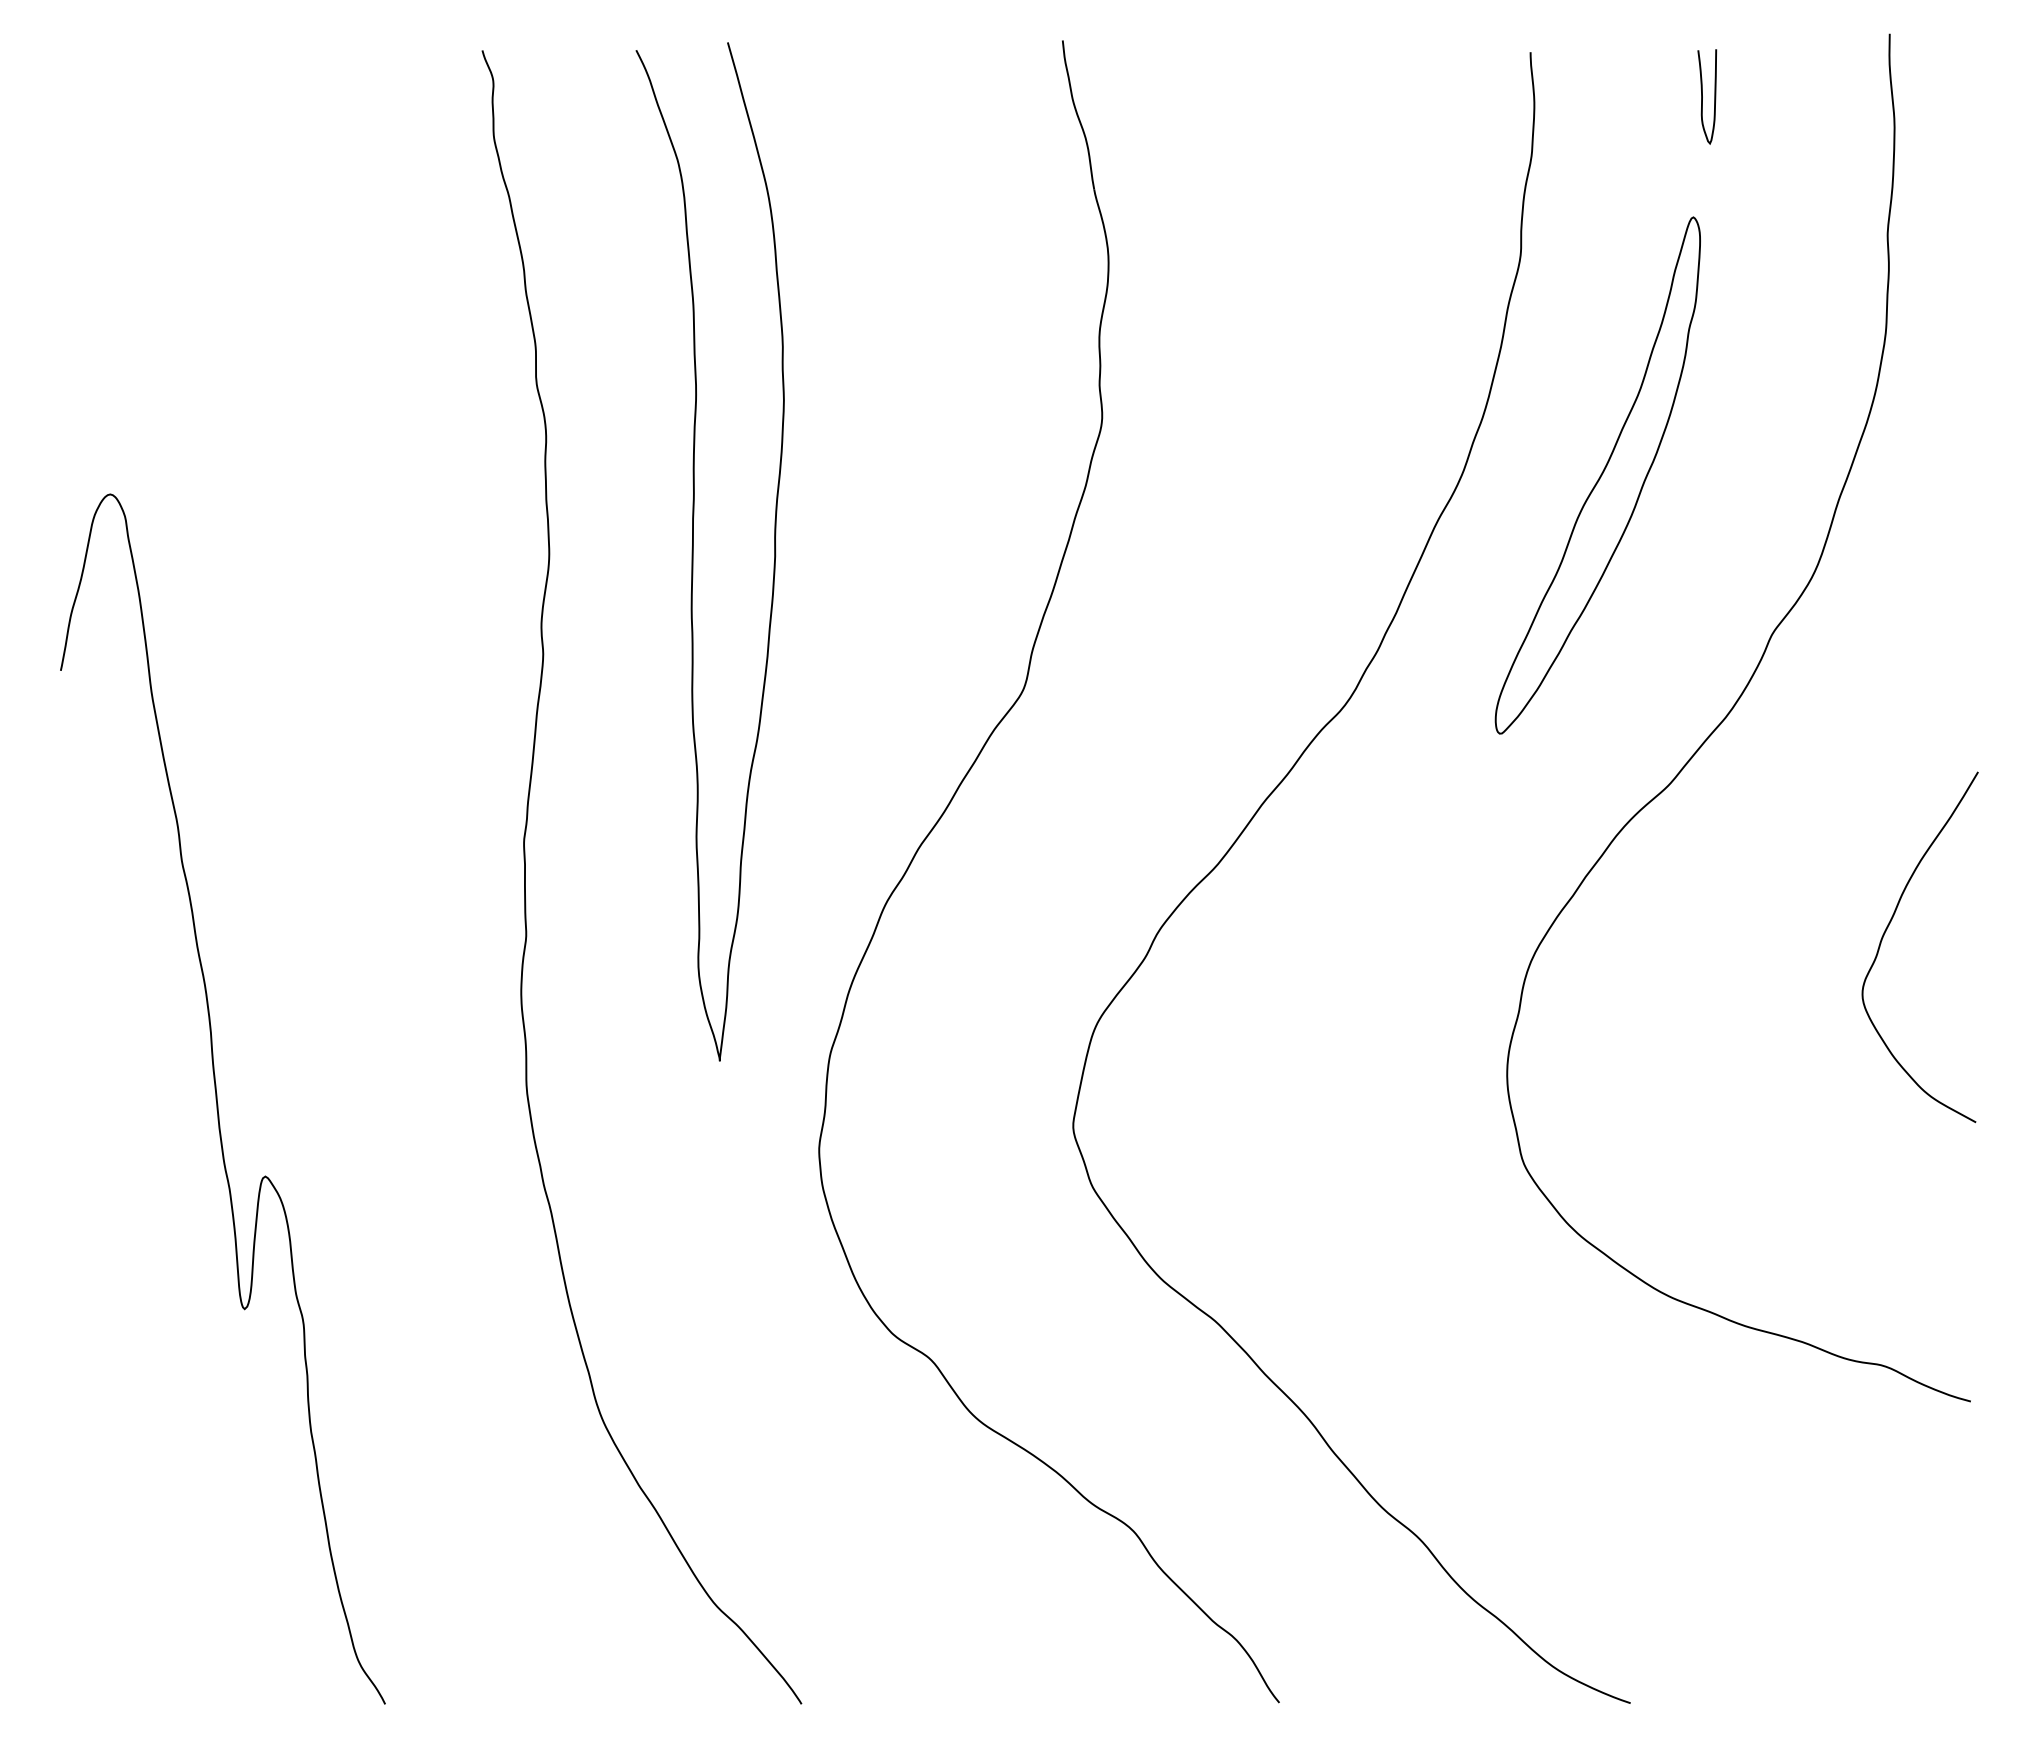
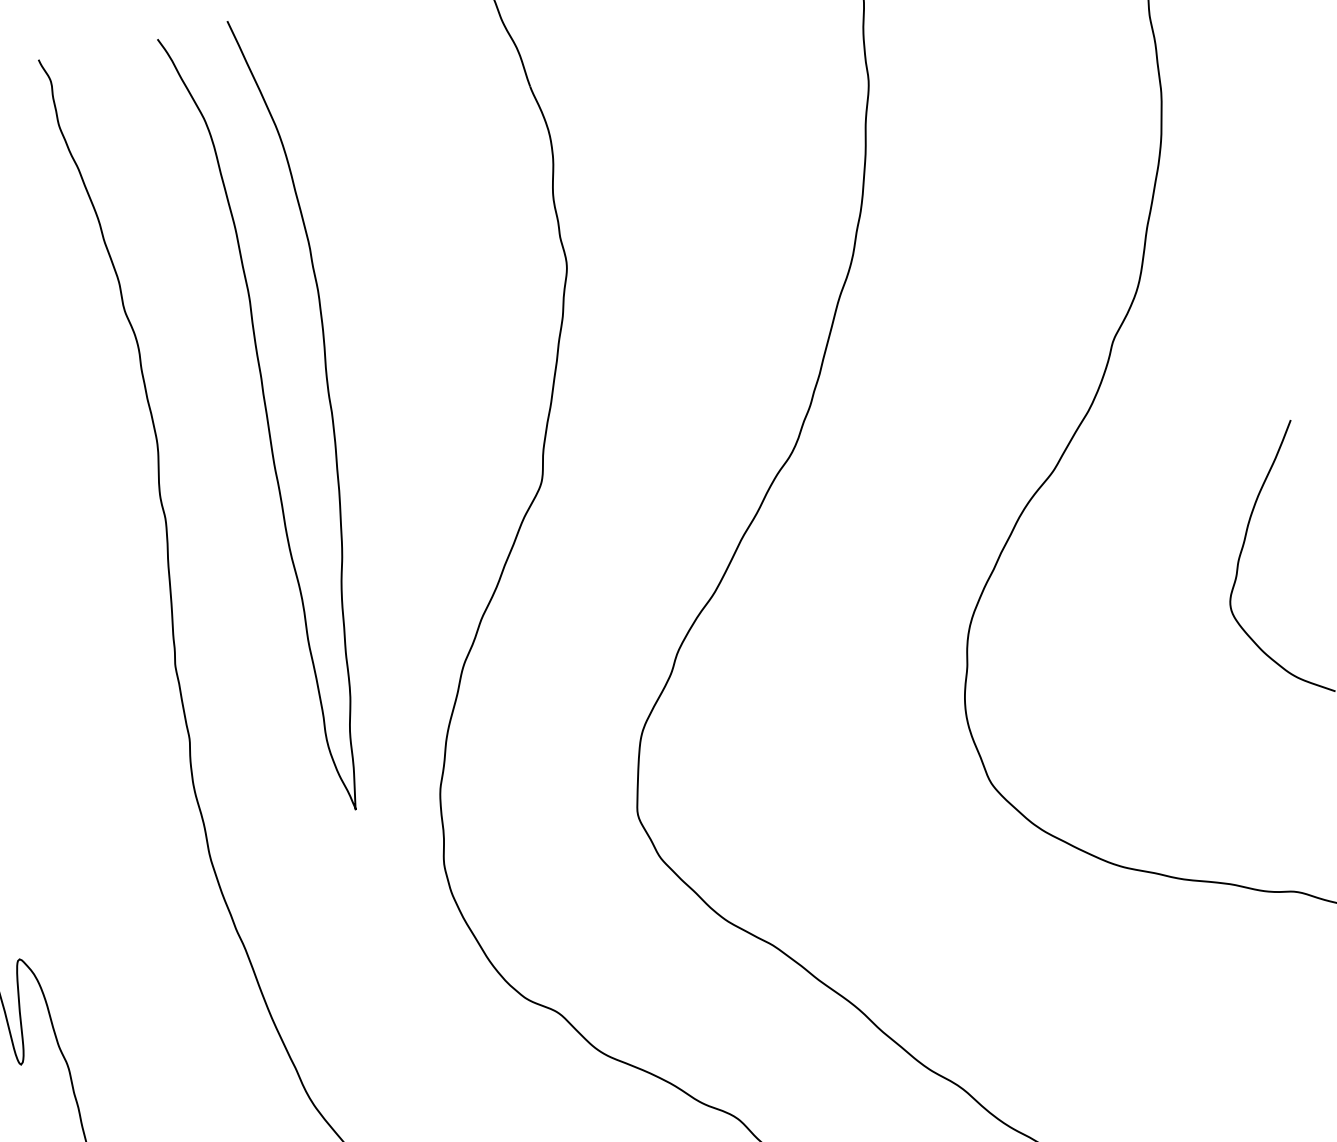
part: (1597, 475) -> (957, 241), removed

